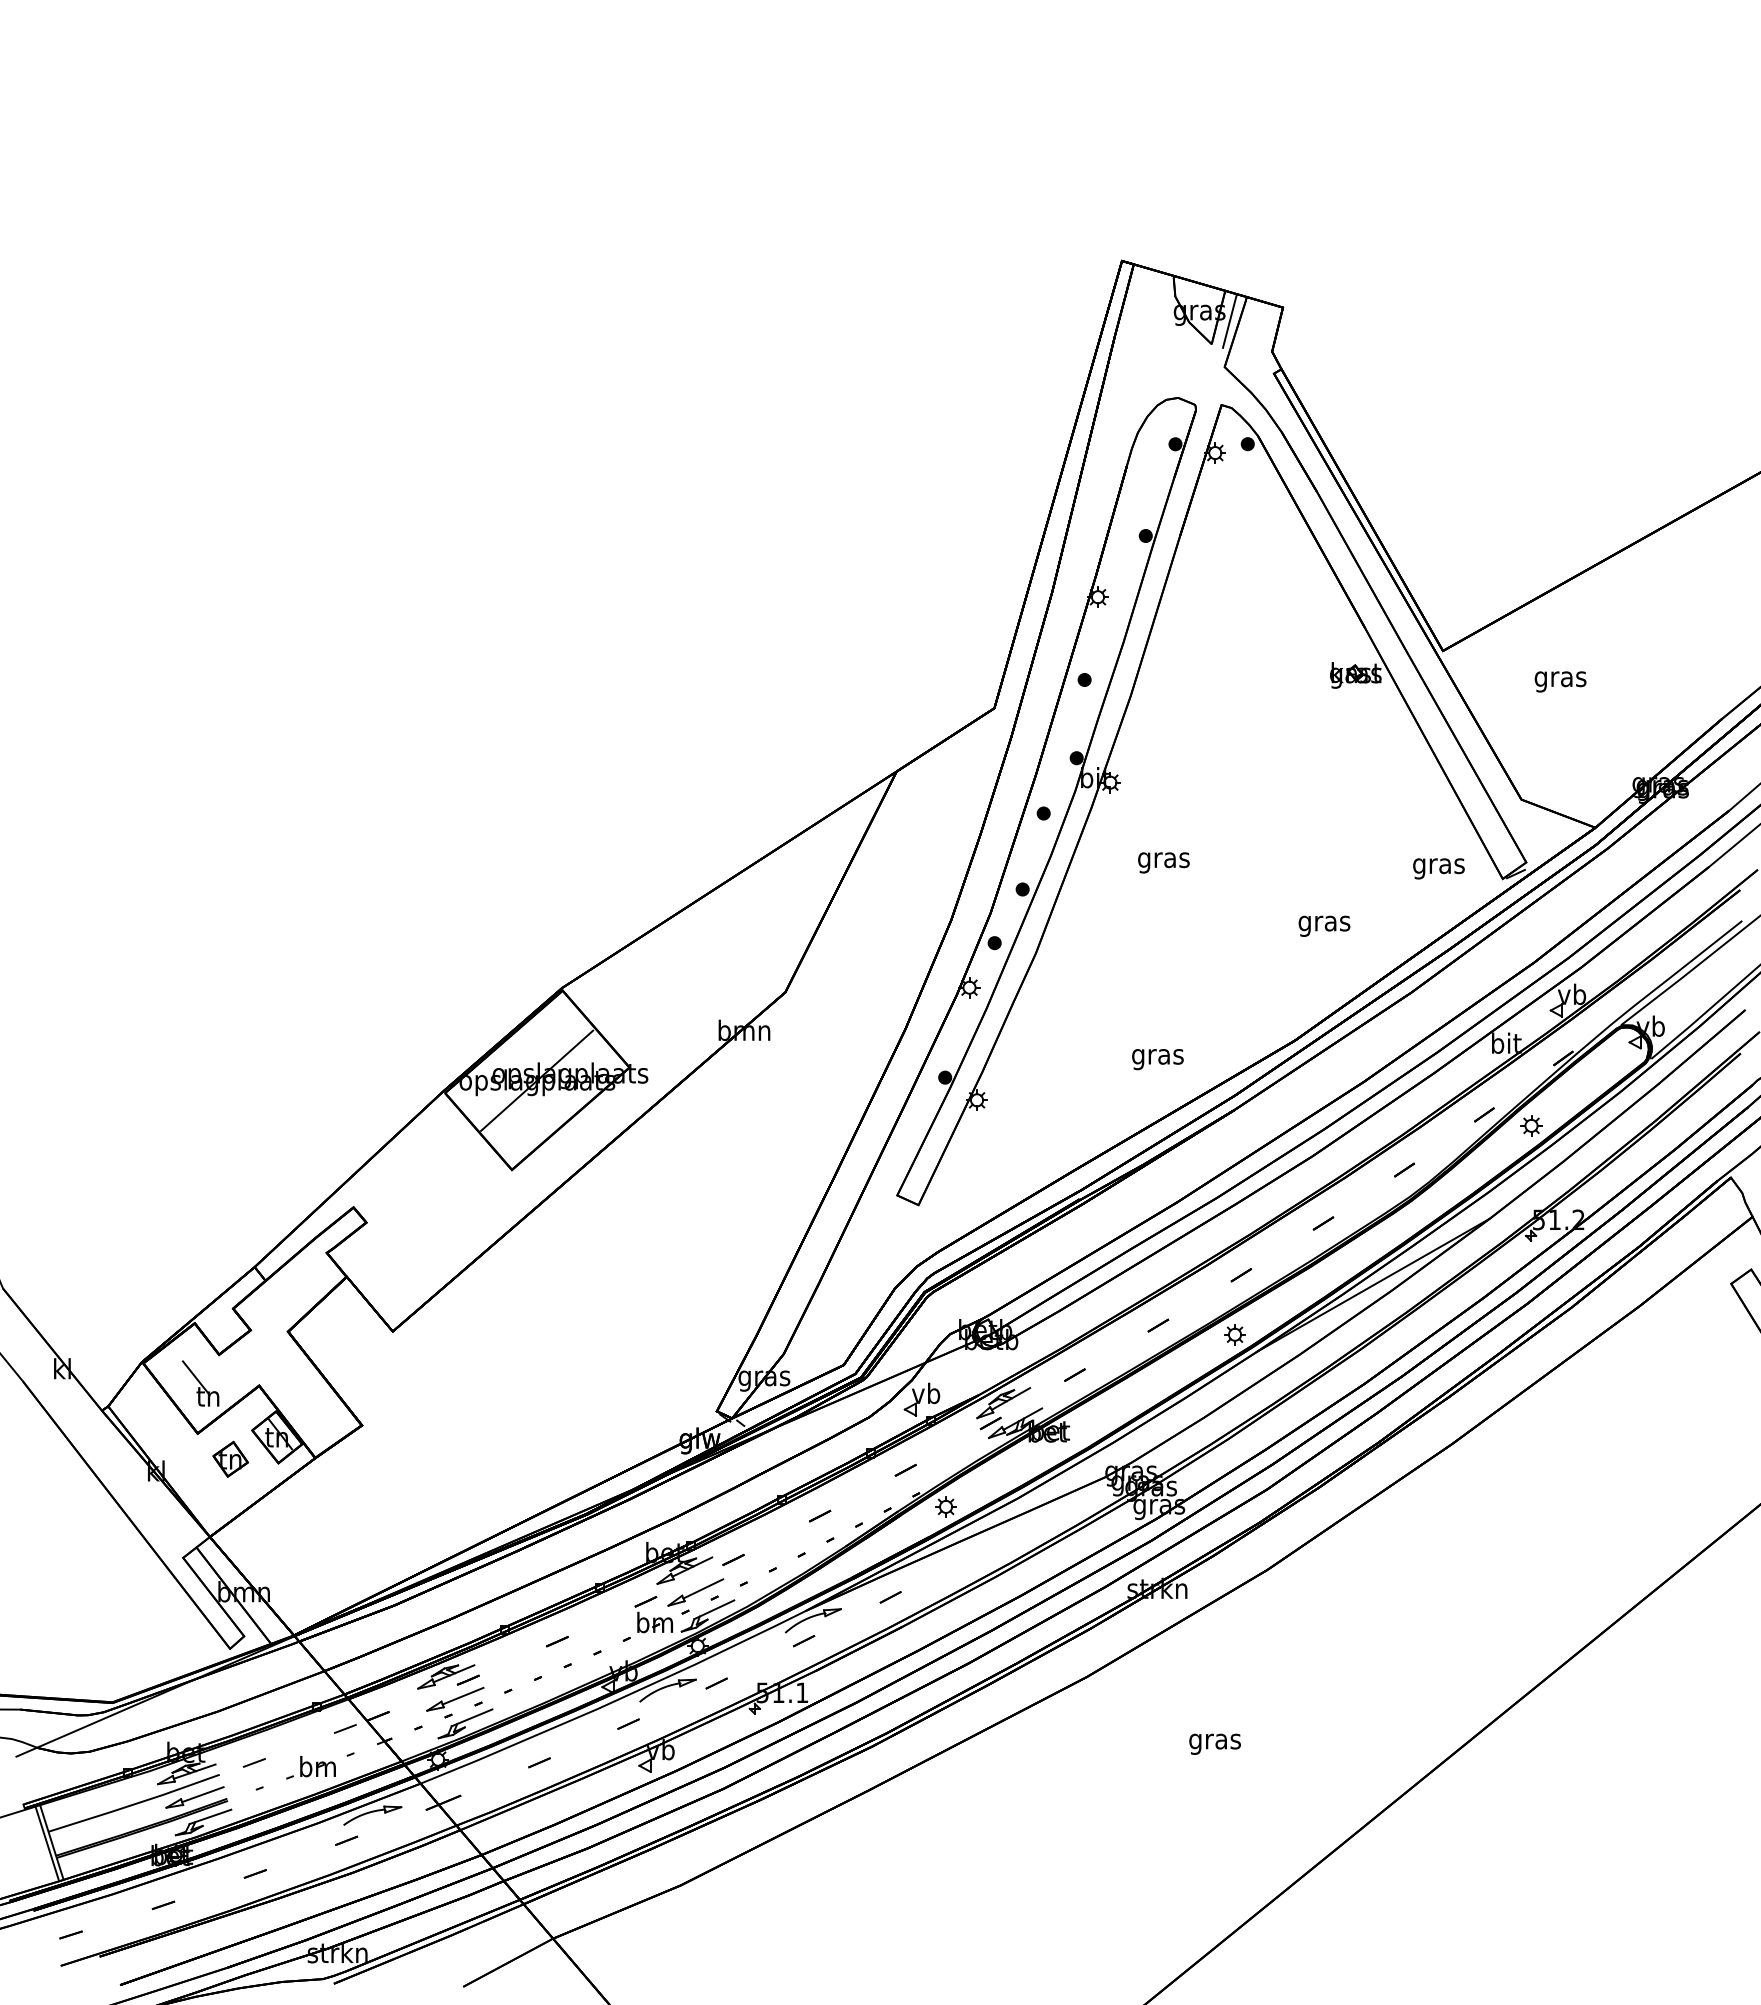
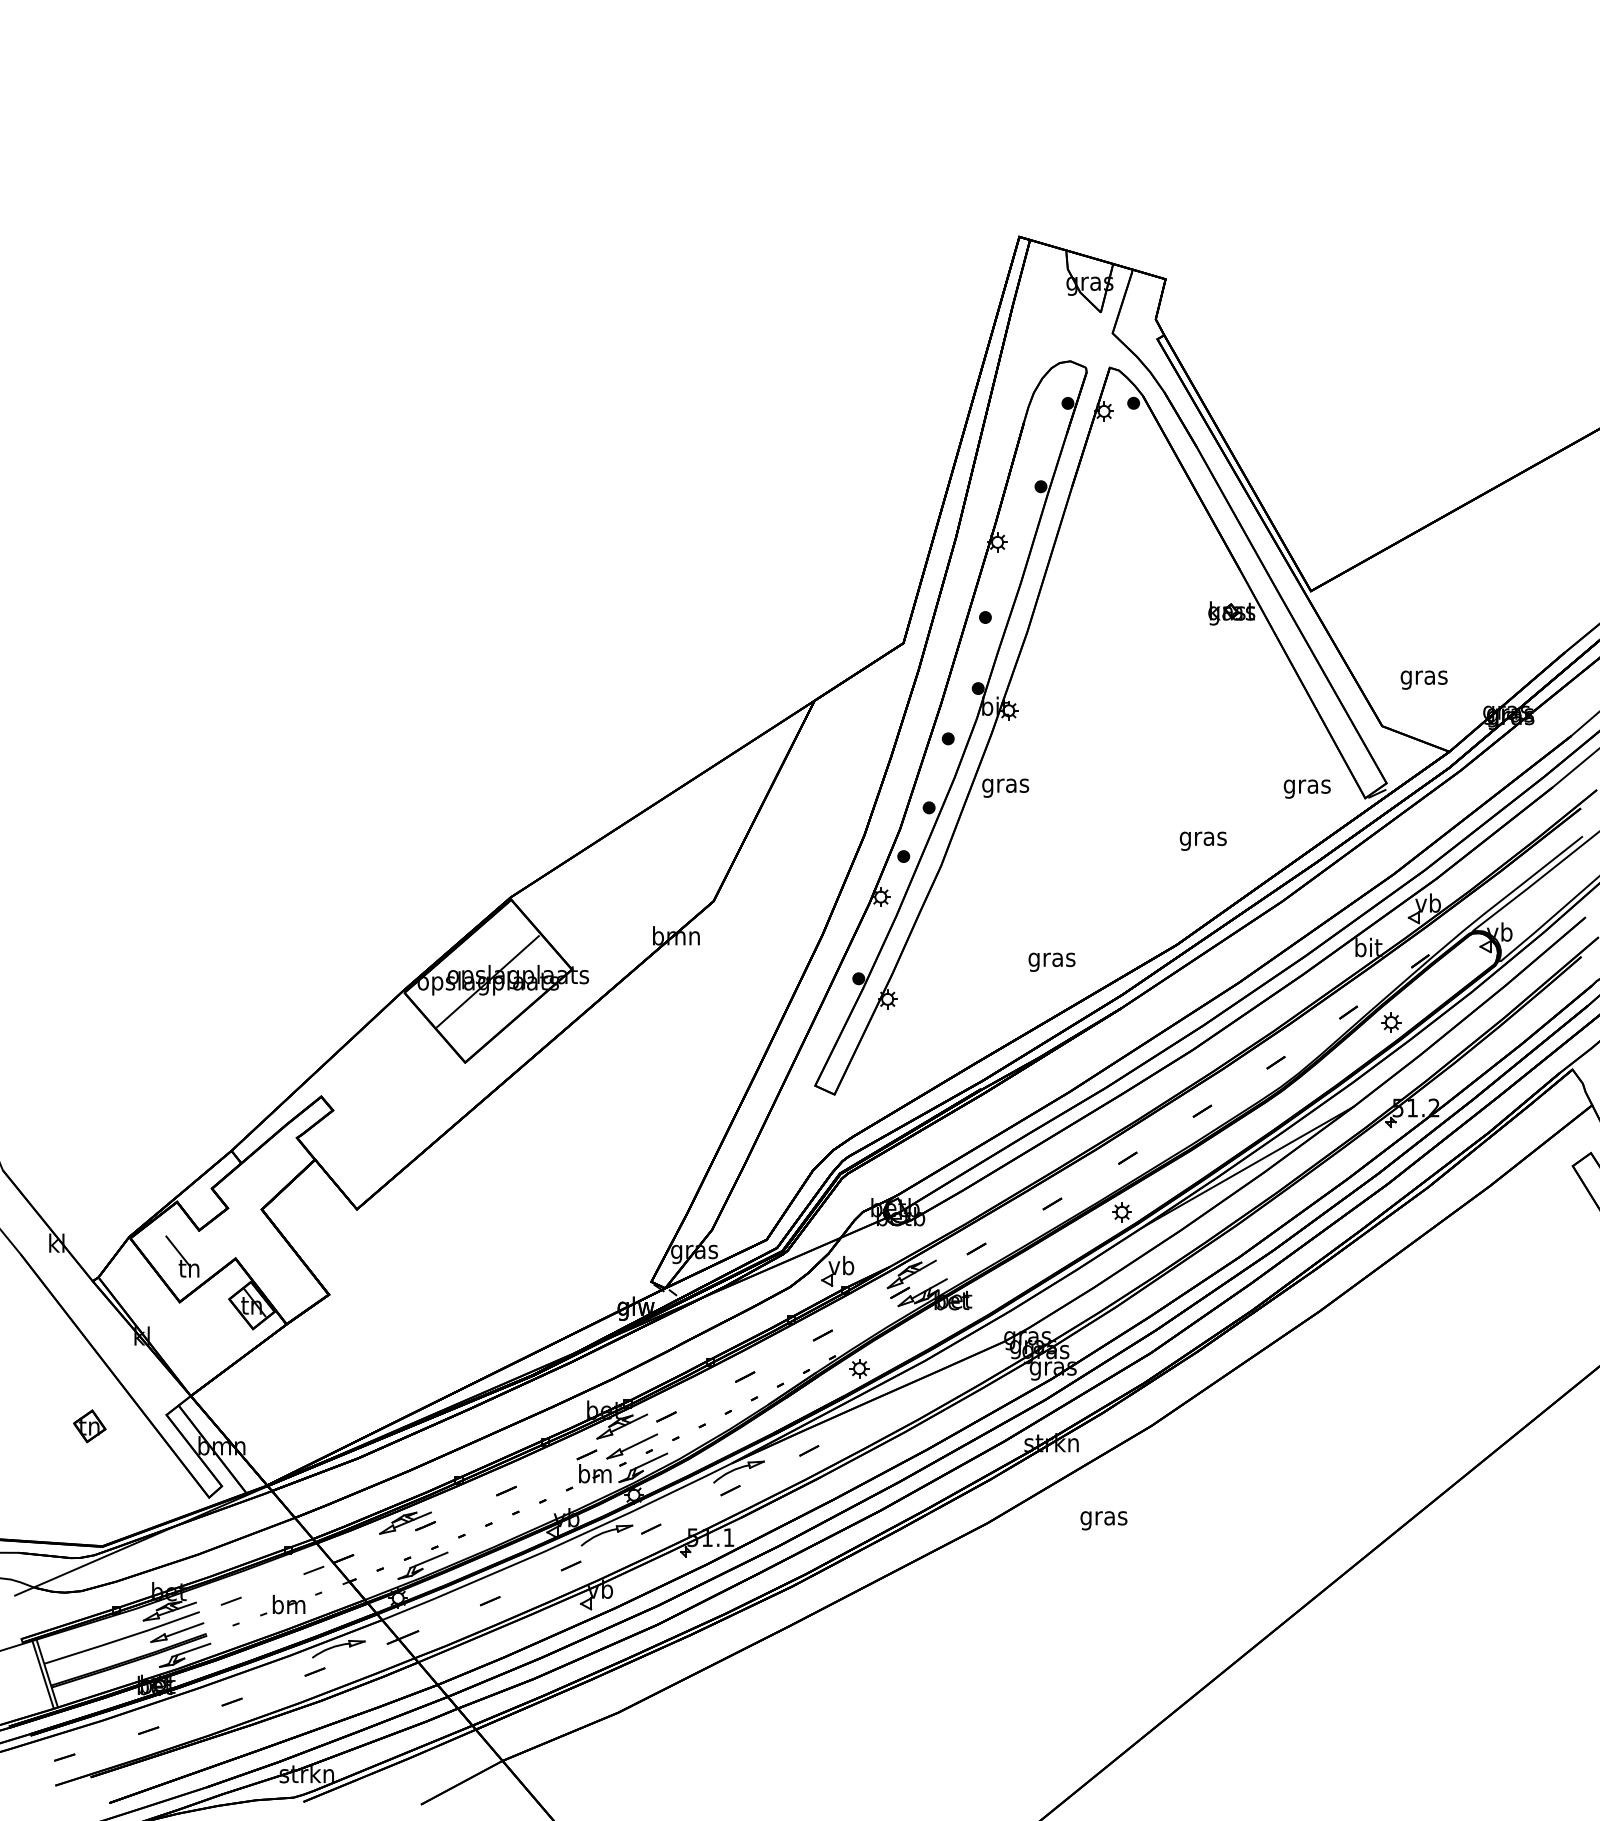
line: (1229, 320) -> (1117, 290), removed
text: (1560, 681) -> (1424, 679), moved
text: (1163, 862) -> (1005, 787), moved
part: (230, 1458) -> (89, 1425), moved
part: (455, 1698) -> (413, 1542), removed
text: (1214, 1743) -> (1103, 1520), moved

